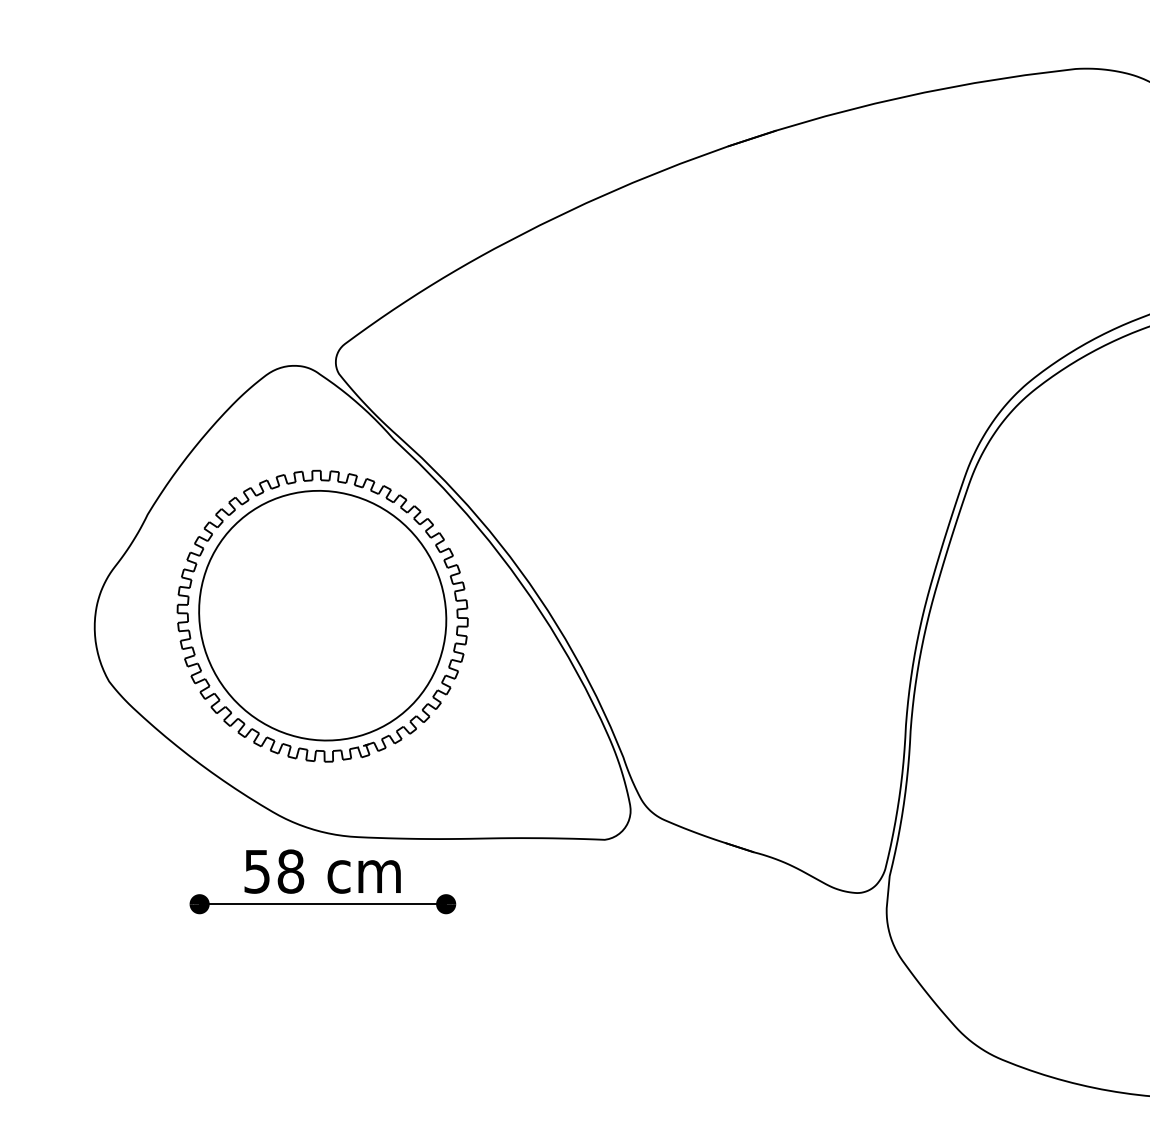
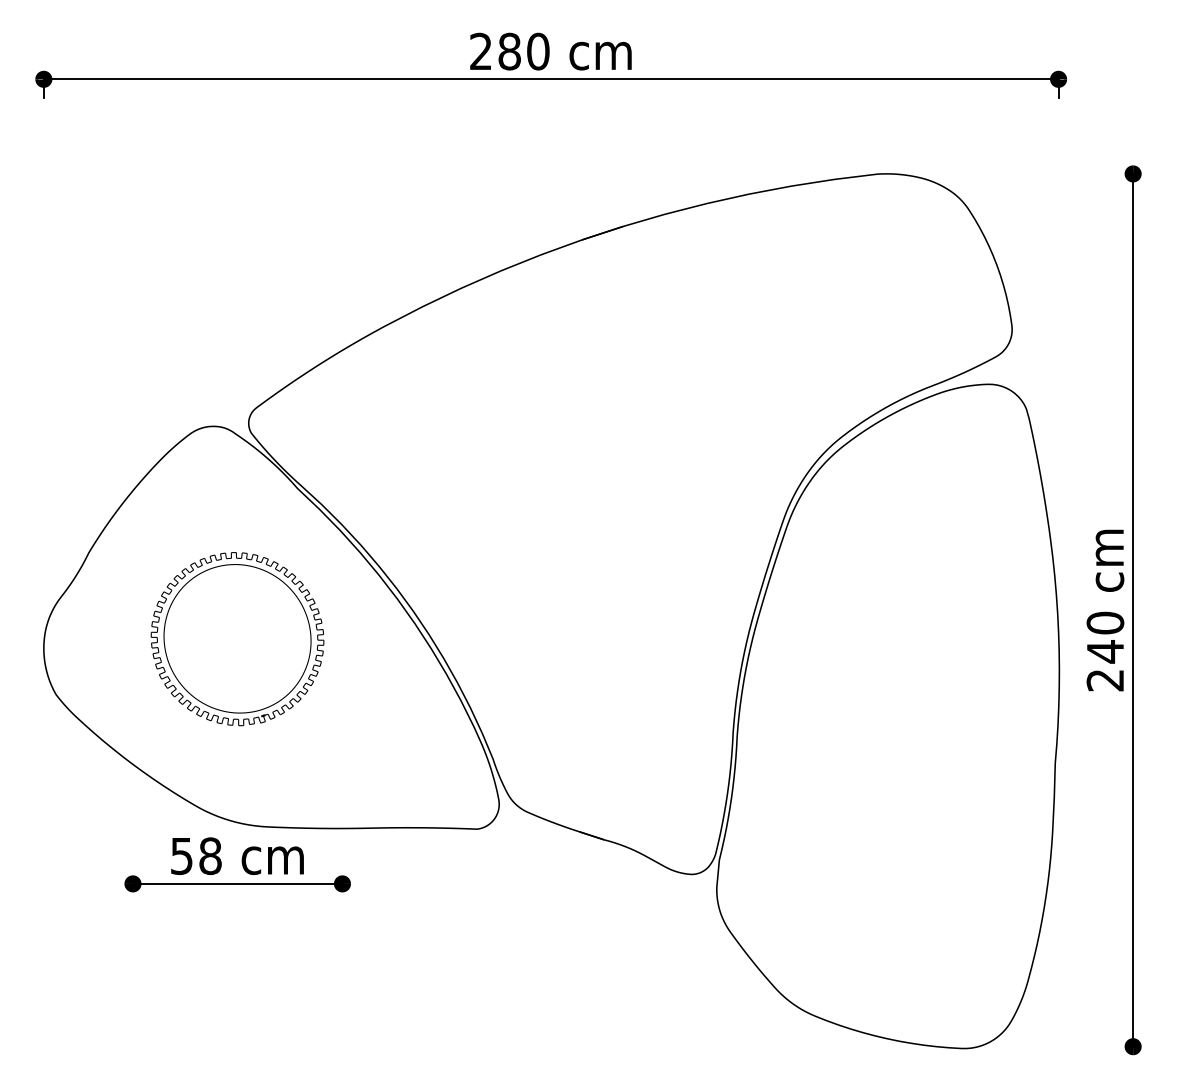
part: (322, 615) -> (237, 638), size x0.7

